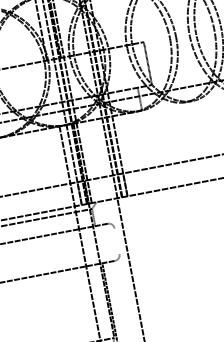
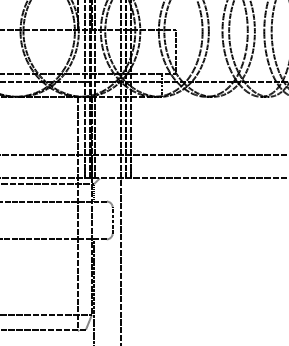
line: (116, 241) -> (112, 220), added

